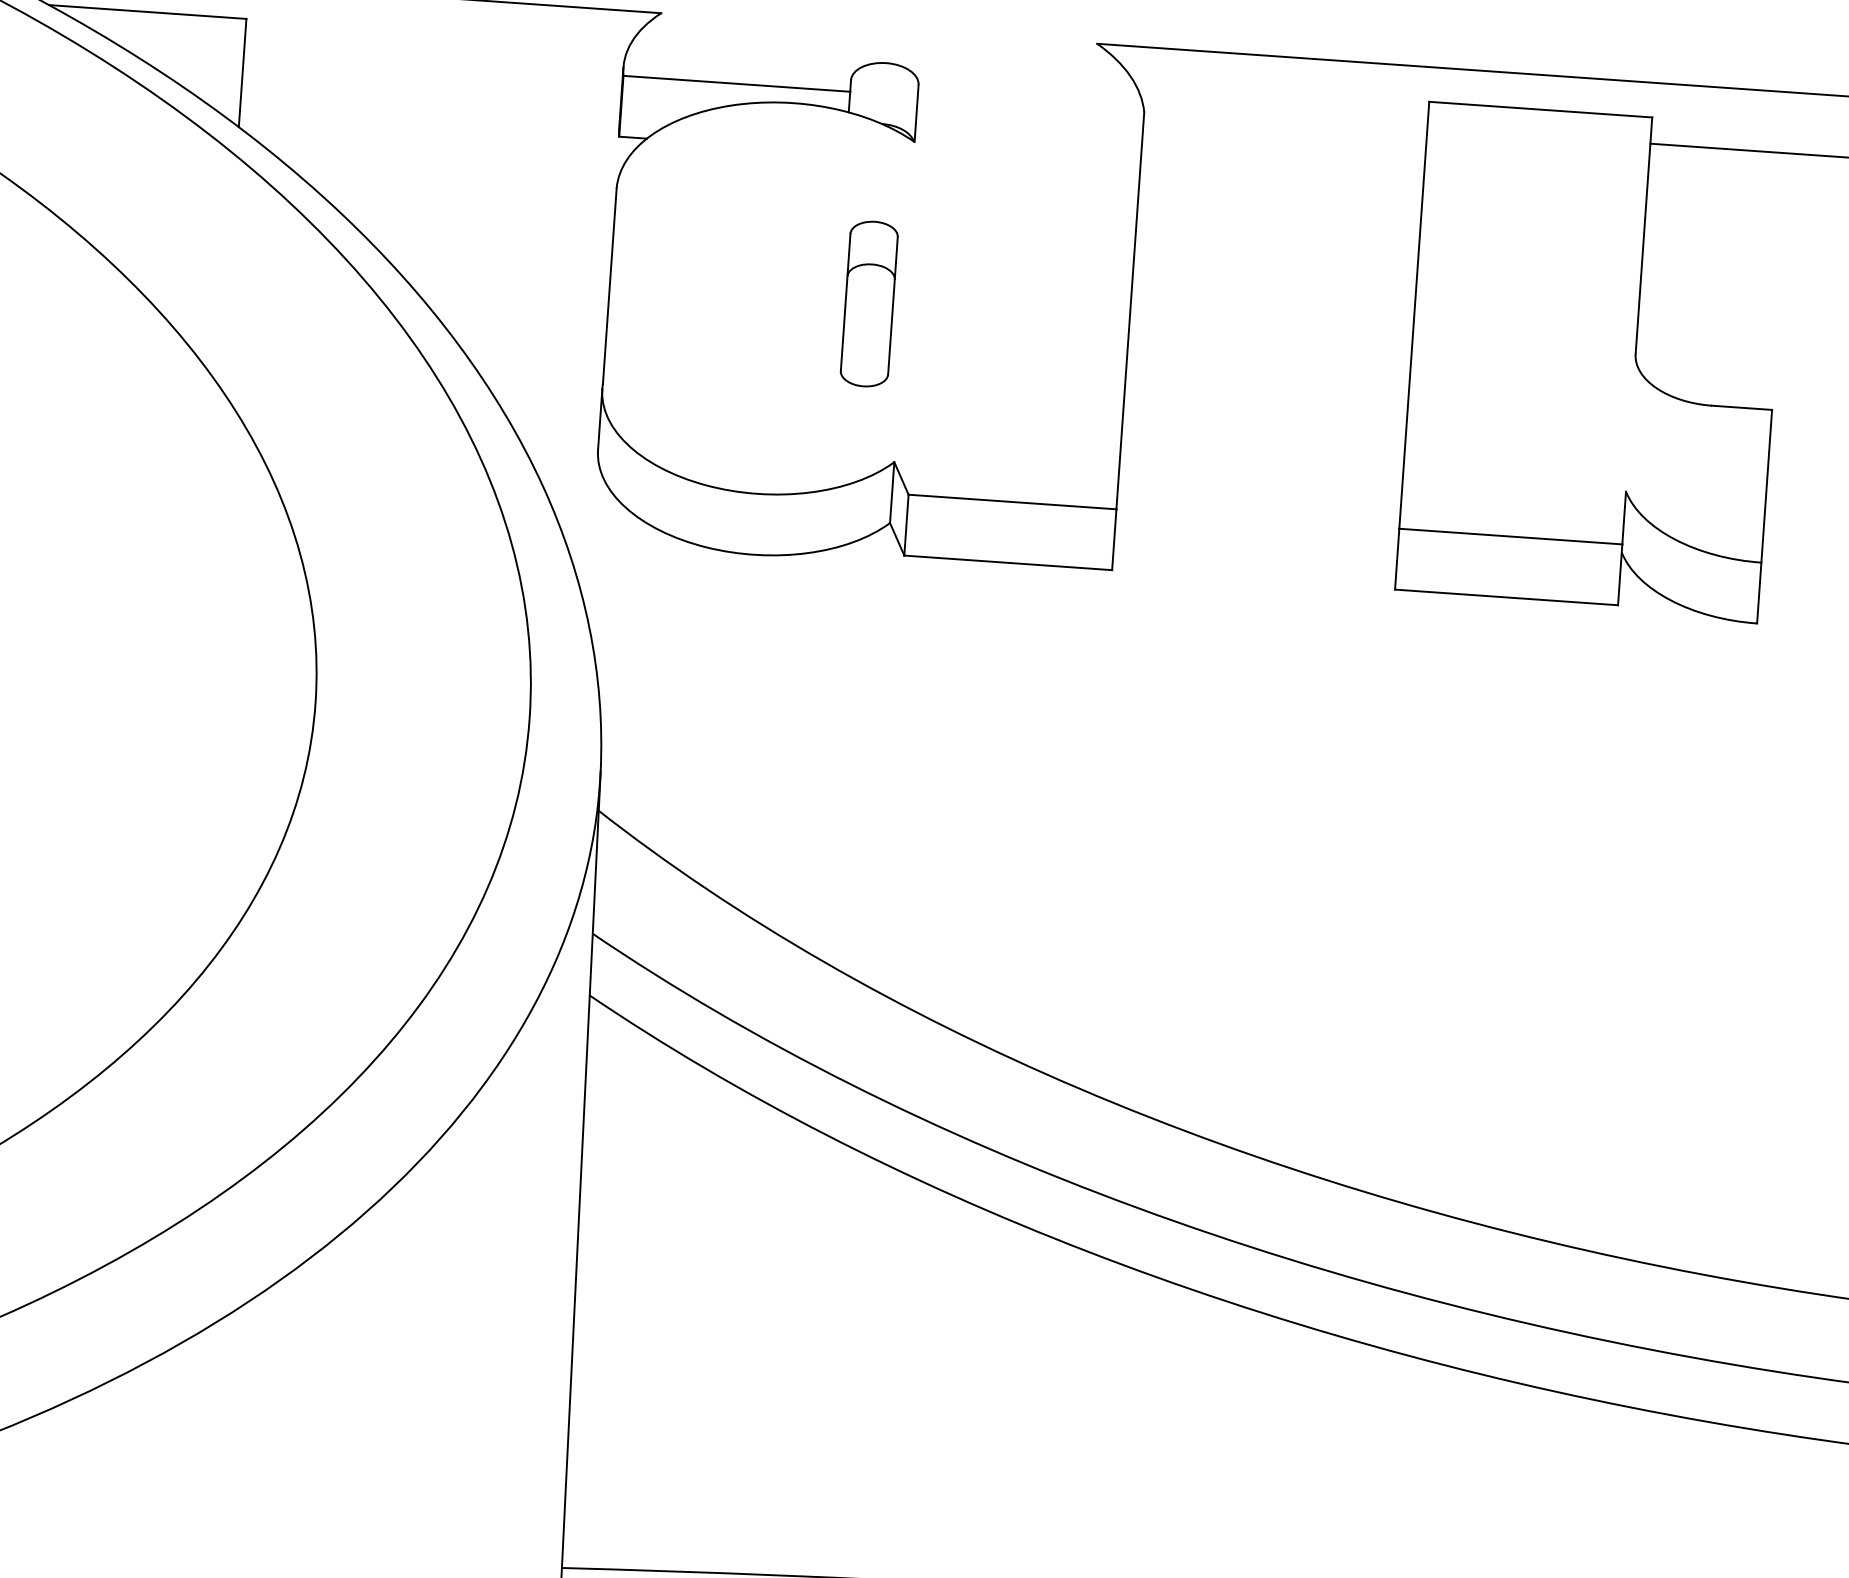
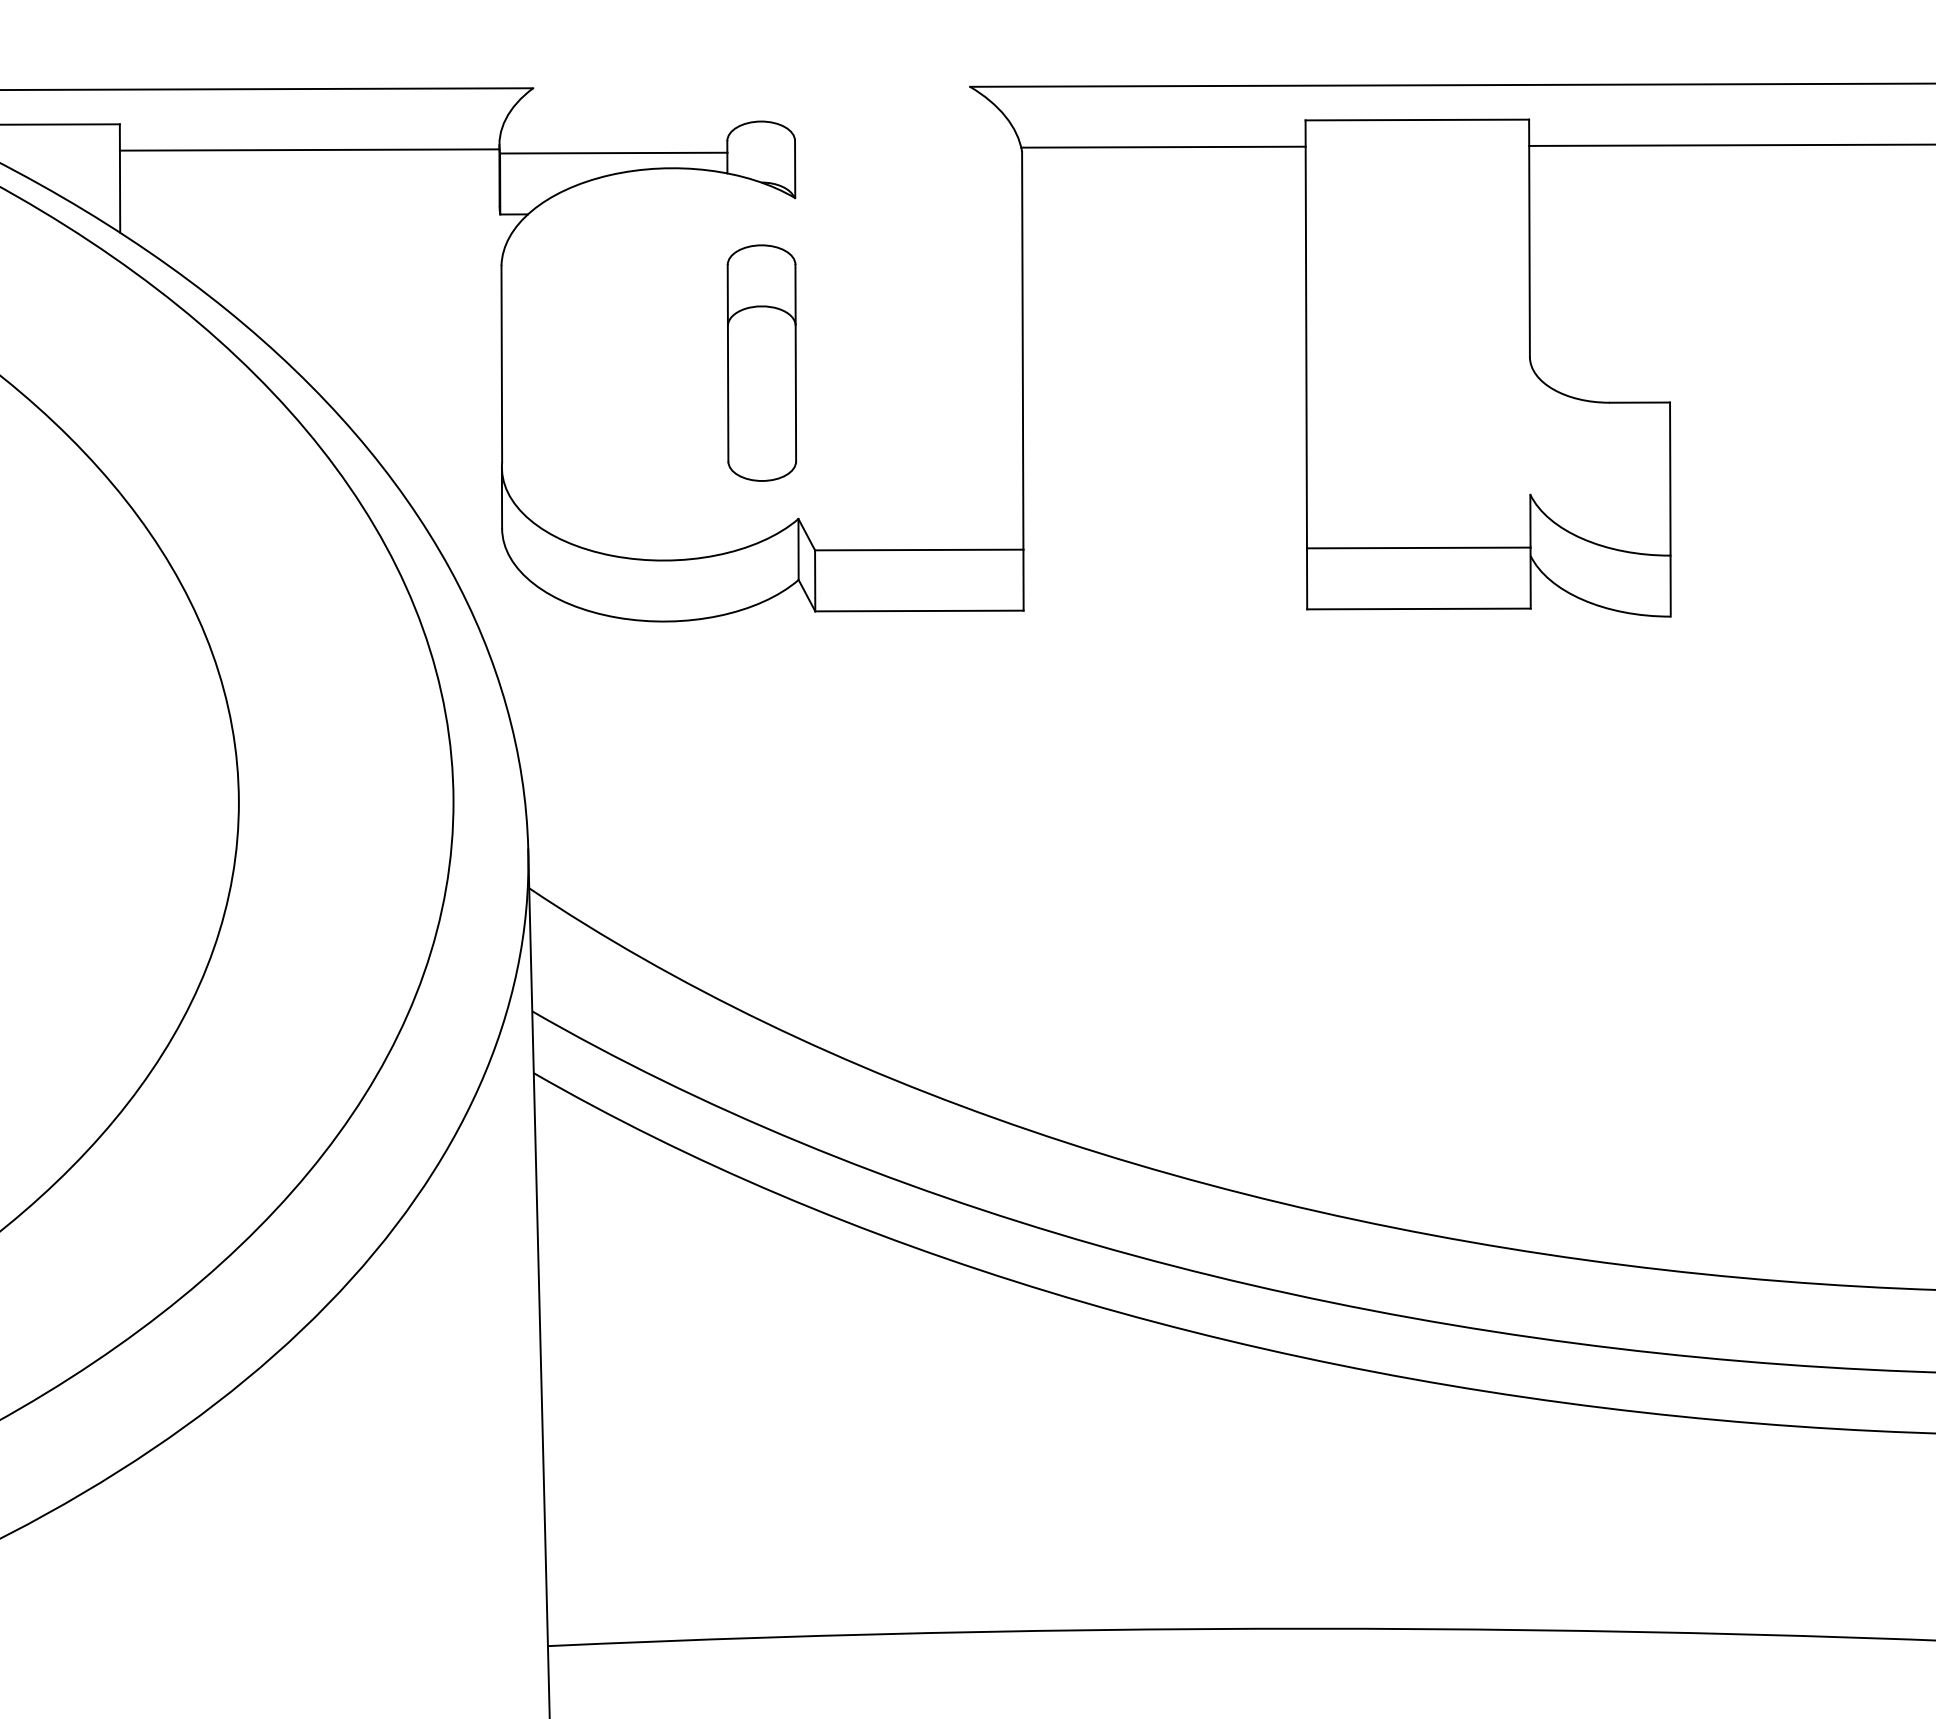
line: (433, 57) -> (309, 149), added
line: (1285, 117) -> (1163, 146), added
part: (868, 303) -> (761, 362), size x1.43

